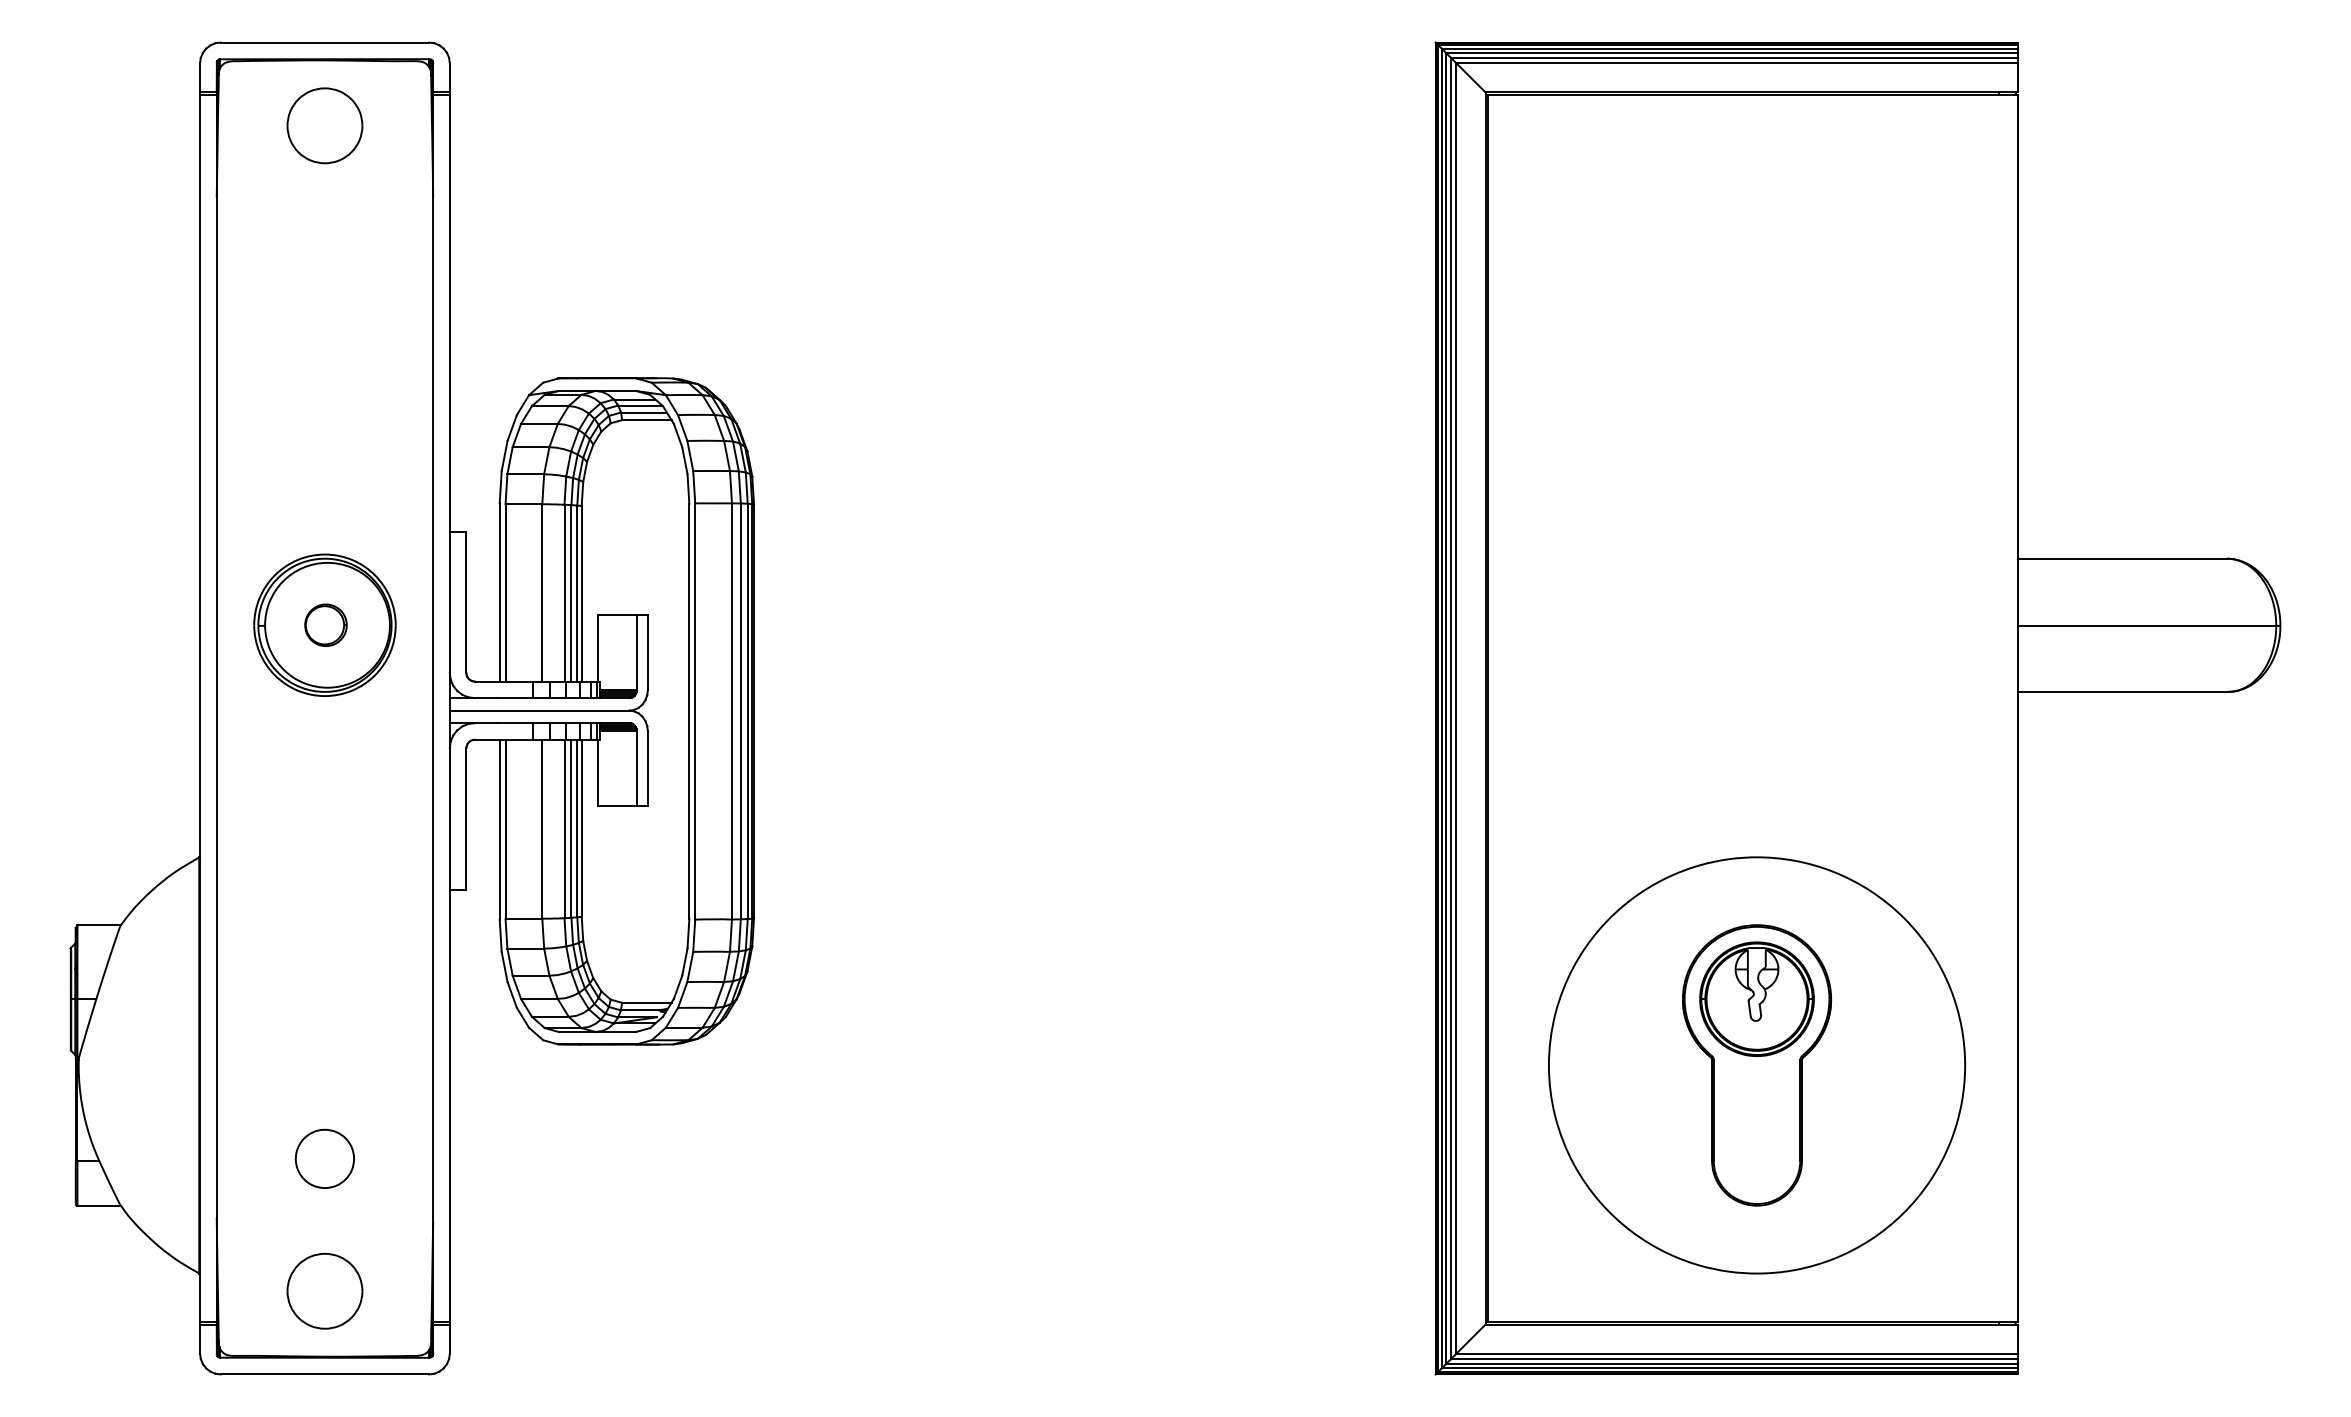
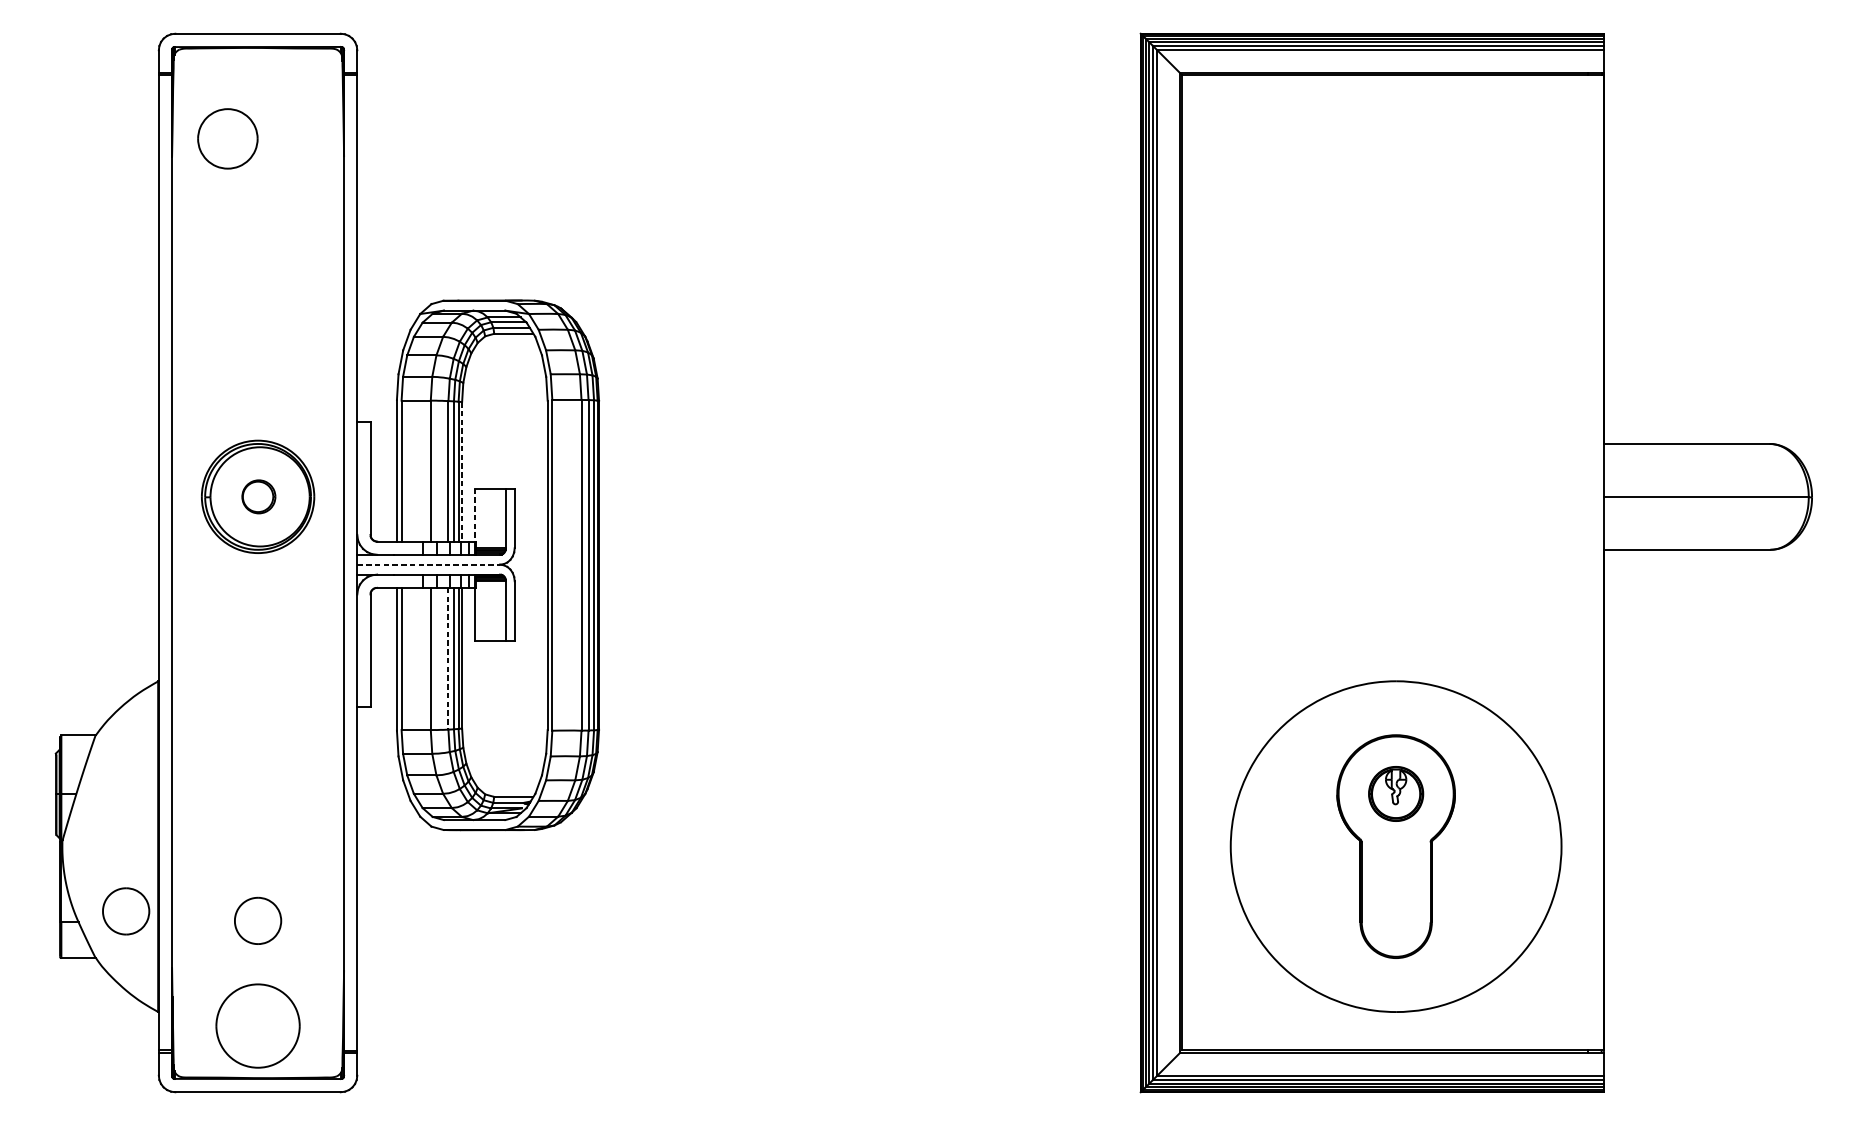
part: (324, 125) -> (227, 138), moved
line: (581, 593) -> (461, 471), solid -> dashed
line: (597, 648) -> (474, 515), solid -> dashed
line: (539, 710) -> (428, 564), solid -> dashed
line: (564, 829) -> (448, 659), solid -> dashed
part: (1756, 998) -> (1395, 793), size x0.6
part: (158, 1146) -> (125, 911), added
part: (324, 1291) -> (257, 1026), size x1.4

